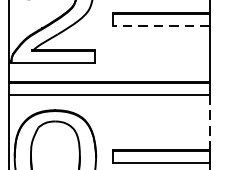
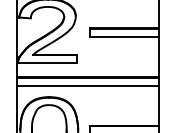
line: (161, 26) -> (124, 37), dashed -> solid
line: (209, 122) -> (158, 105), dashed -> solid

